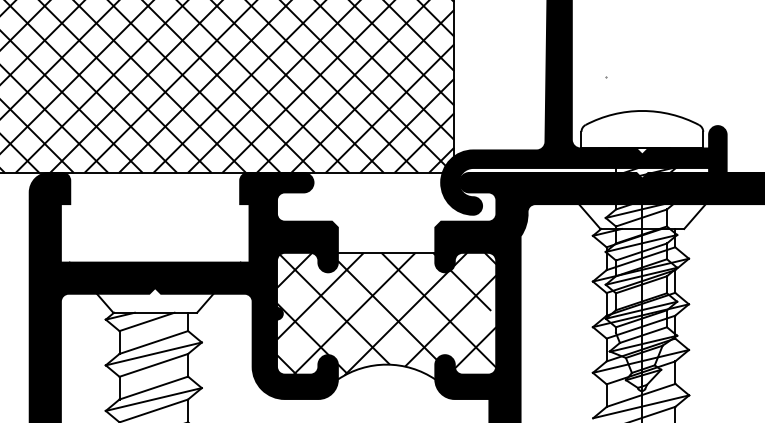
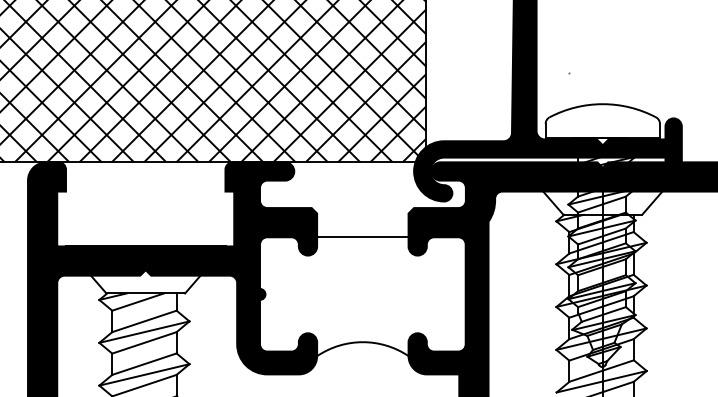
hatch: (386, 313) -> (362, 294), removed

